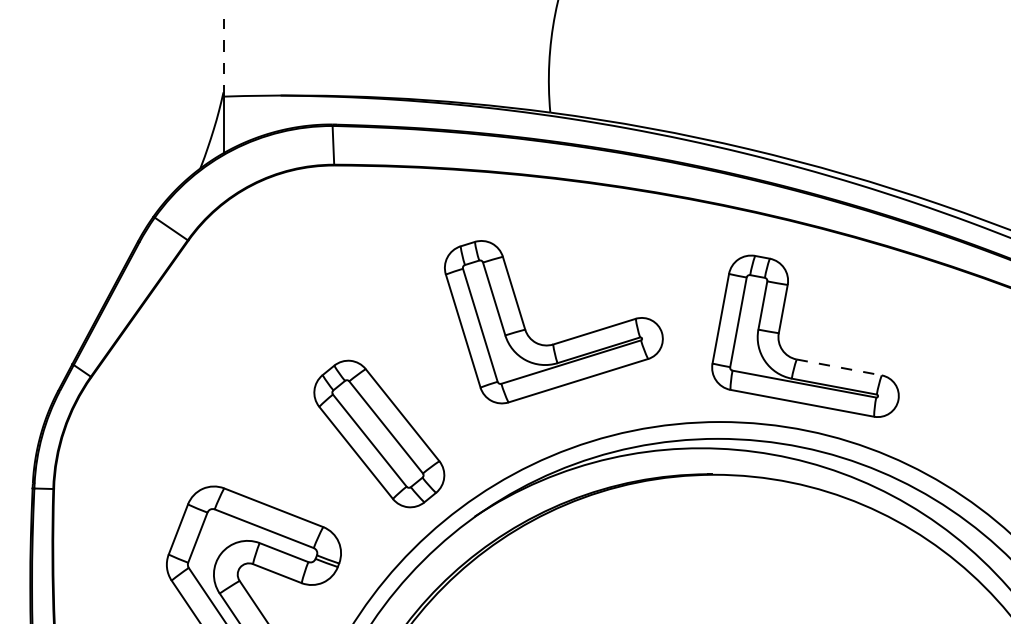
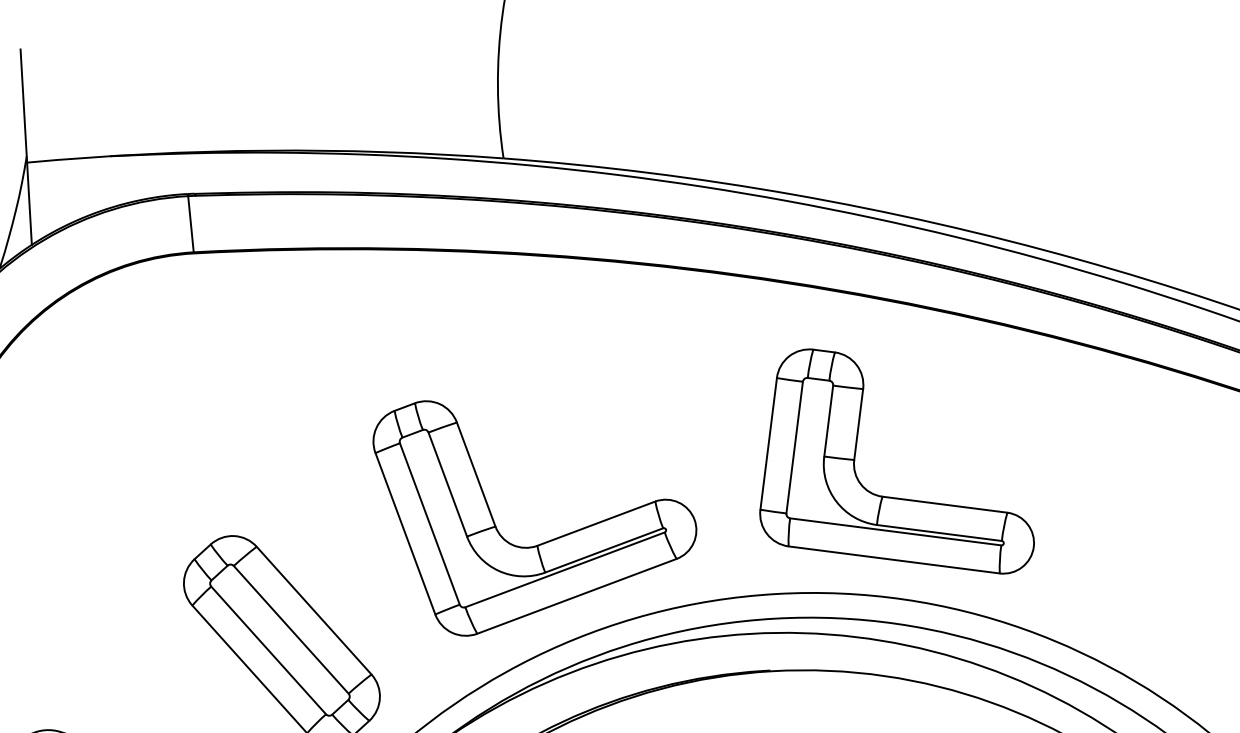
line: (223, 57) -> (23, 105), dashed -> solid
part: (558, 341) -> (544, 540), moved
line: (839, 367) -> (945, 504), dashed -> solid

